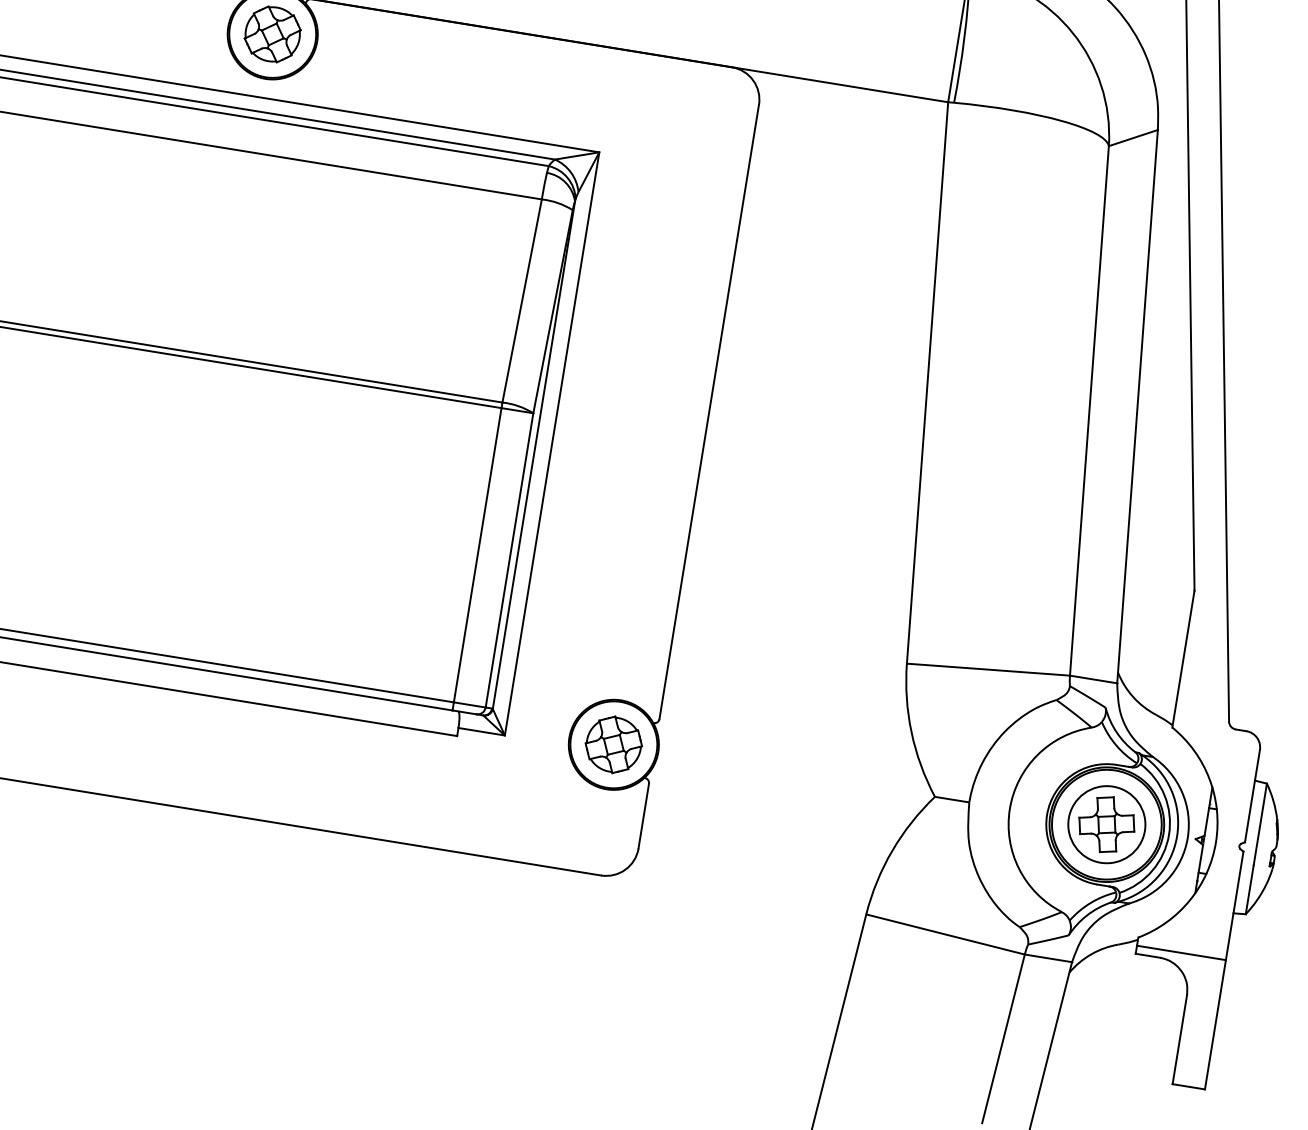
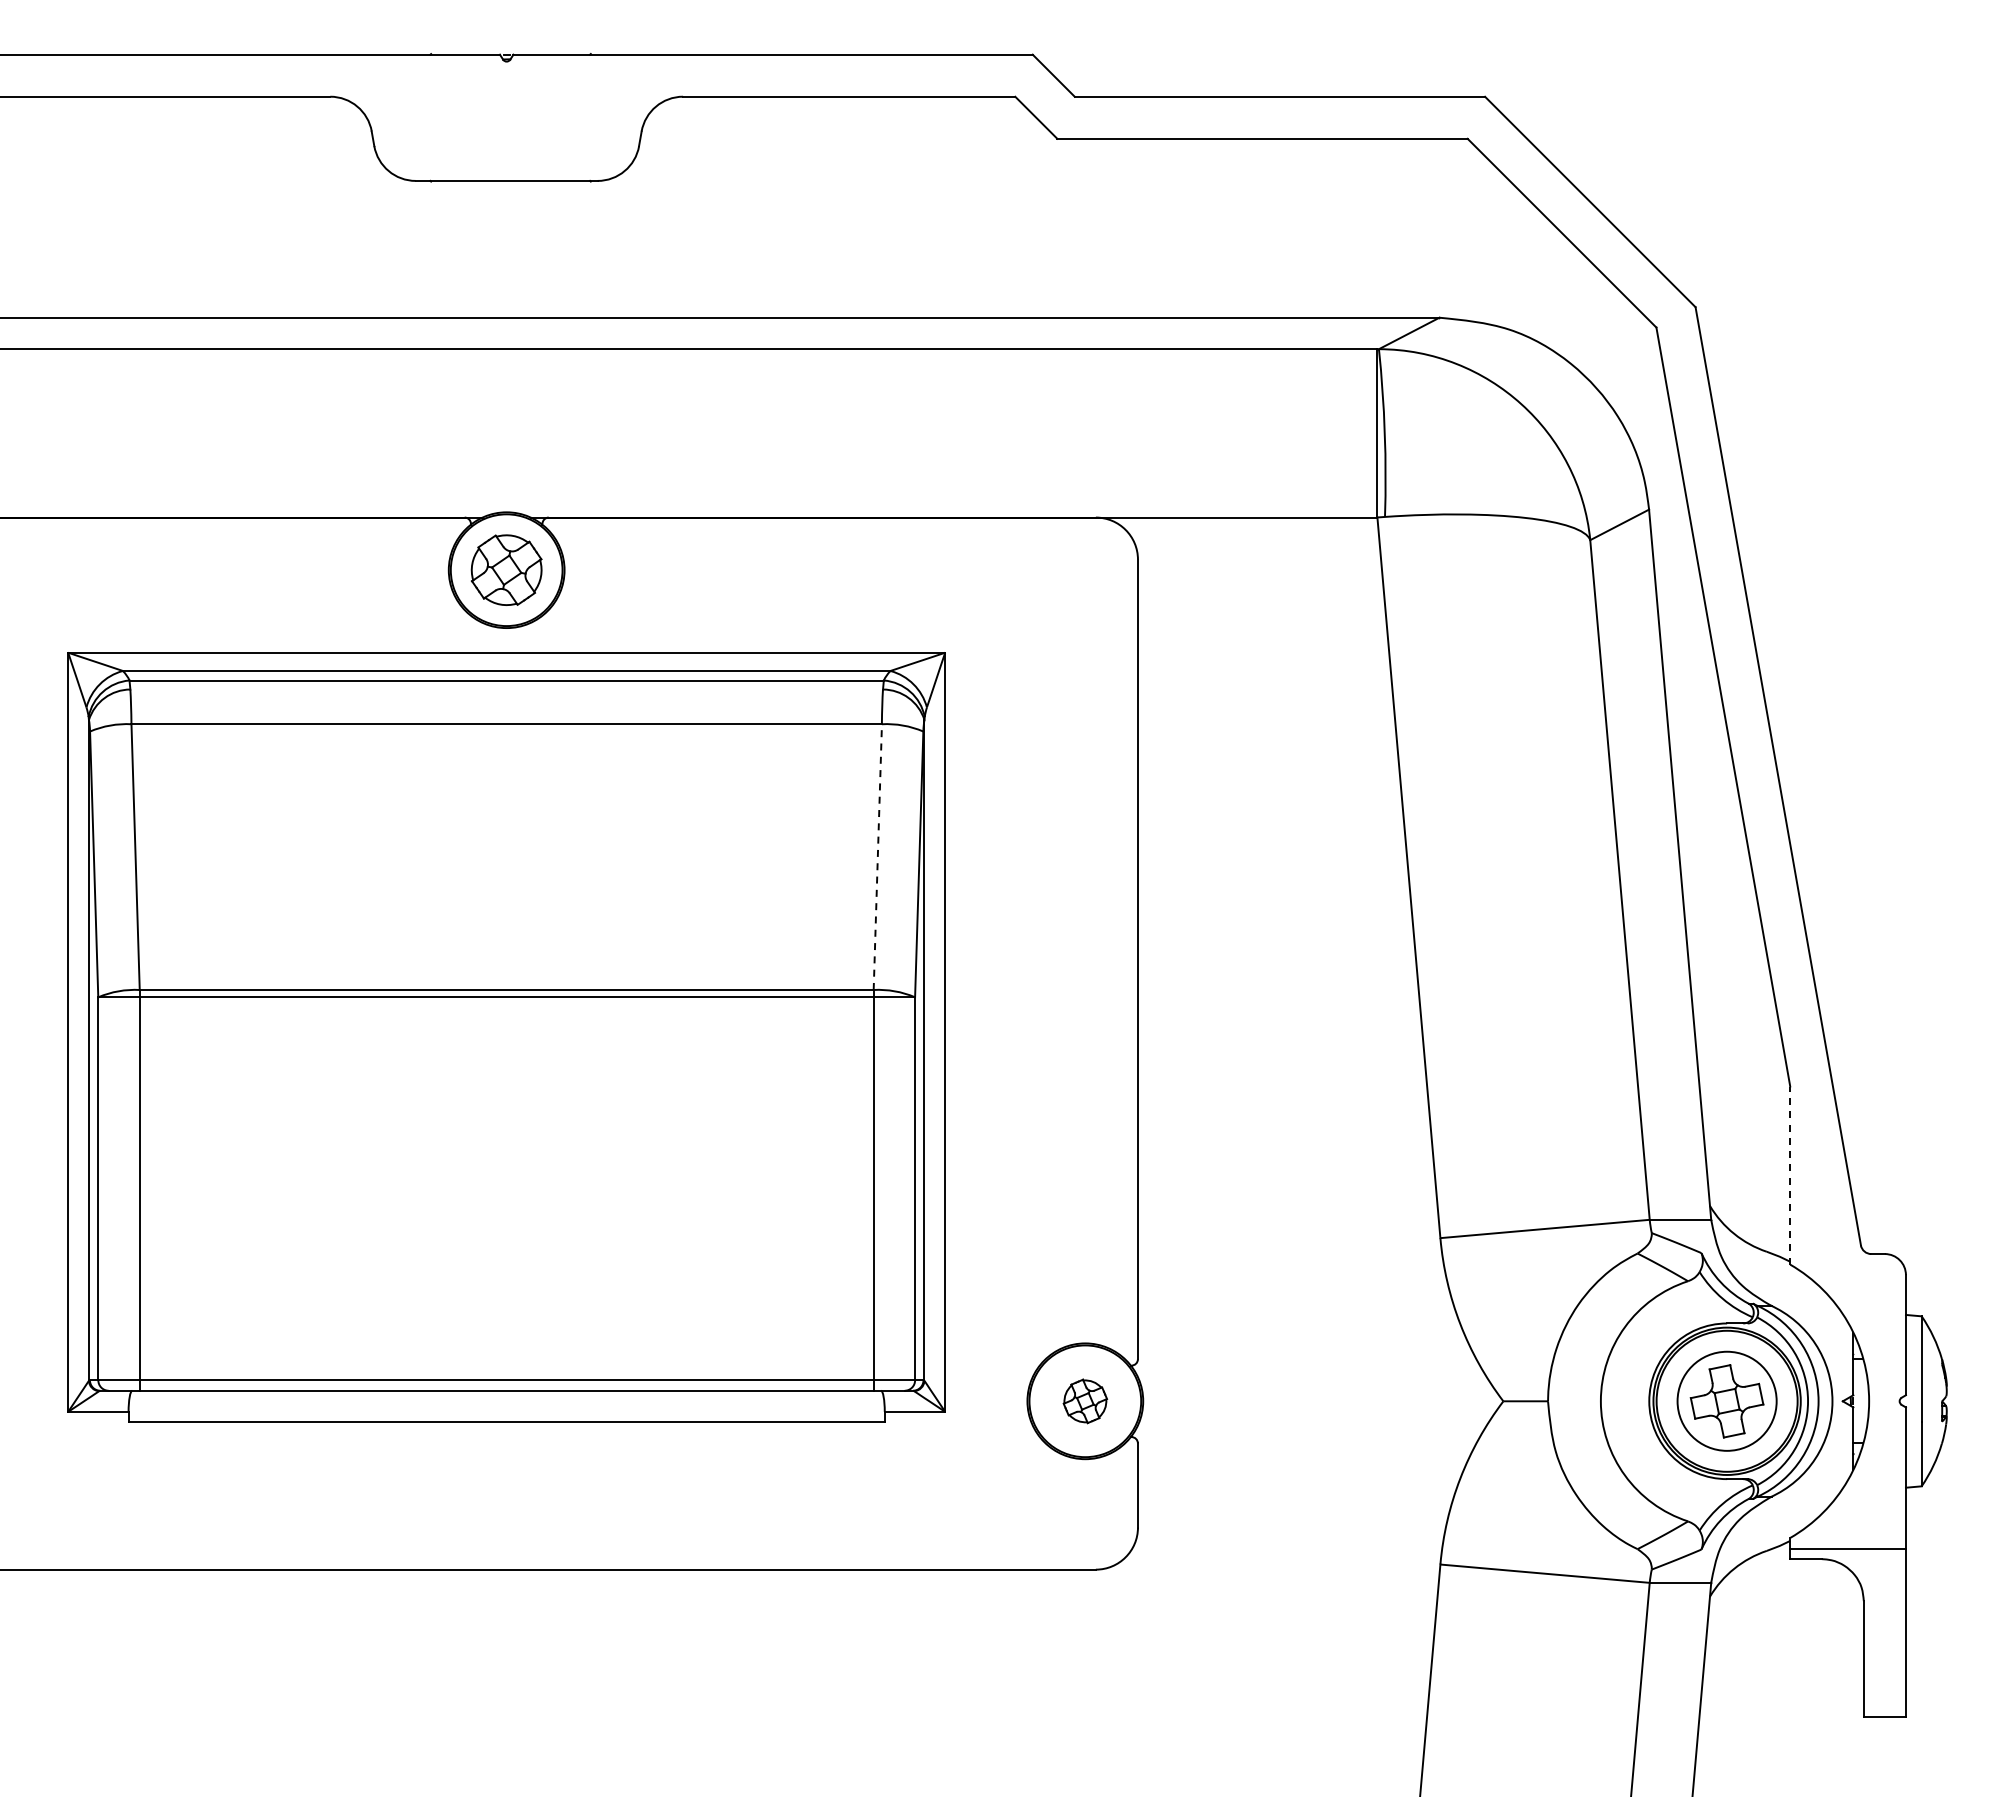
line: (521, 301) -> (877, 857), solid -> dashed
line: (1183, 659) -> (1790, 1175), solid -> dashed
part: (613, 745) -> (1085, 1401), size x0.6

